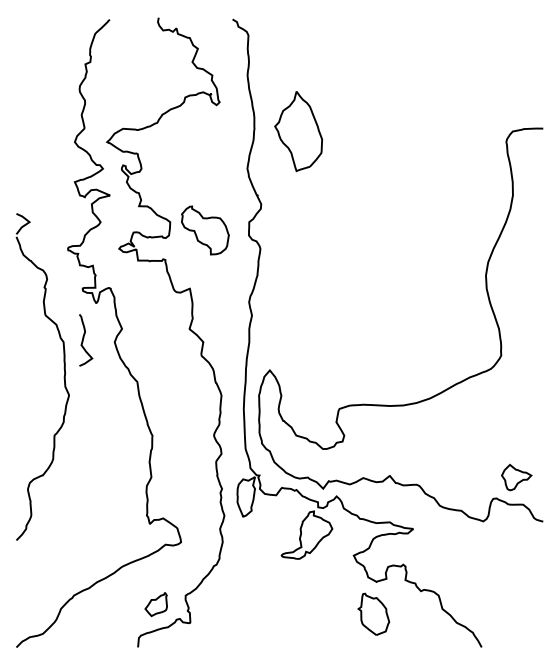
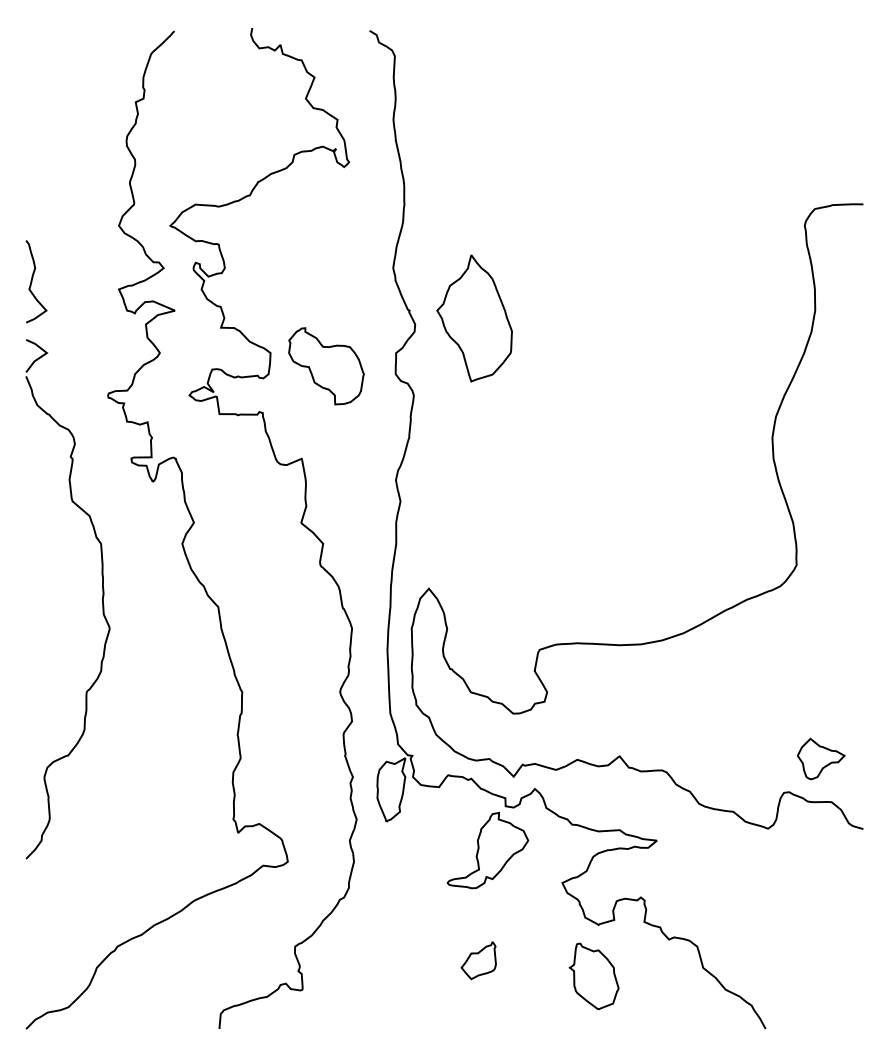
part: (298, 131) -> (474, 318), moved
curve: (84, 338) -> (34, 278), moved
part: (155, 604) -> (477, 960), moved

